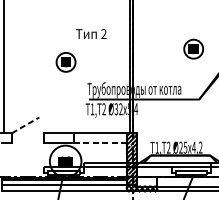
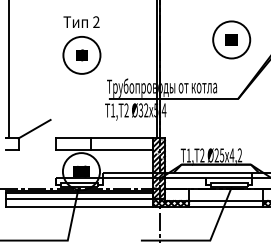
text: (91, 33) -> (81, 21), moved
circle: (193, 48) -> (231, 39), size x1.67
circle: (65, 61) -> (81, 54), size x1.67
line: (25, 125) -> (34, 129), dashed -> solid
line: (99, 143) -> (121, 150), dashed -> solid

